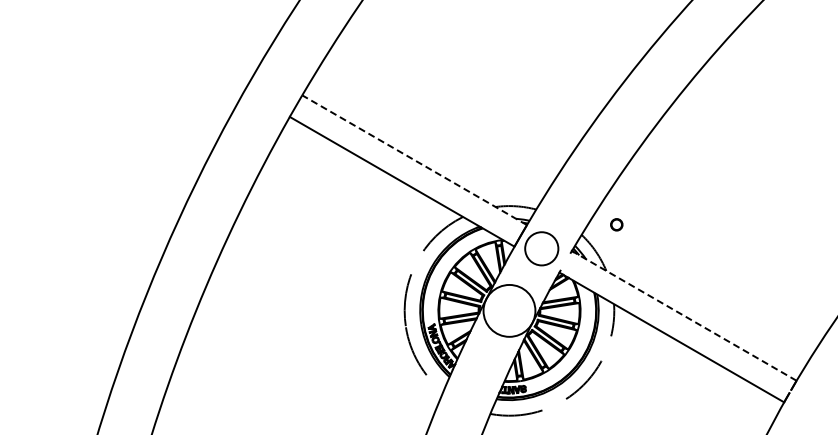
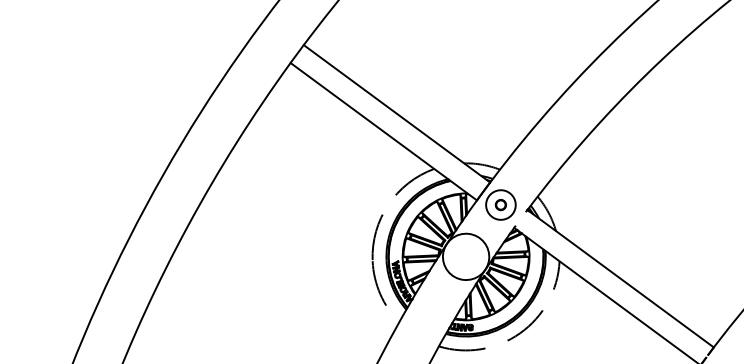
line: (414, 160) -> (396, 114), dashed -> solid
circle: (616, 224) -> (500, 204), moved
line: (684, 315) -> (620, 278), dashed -> solid

